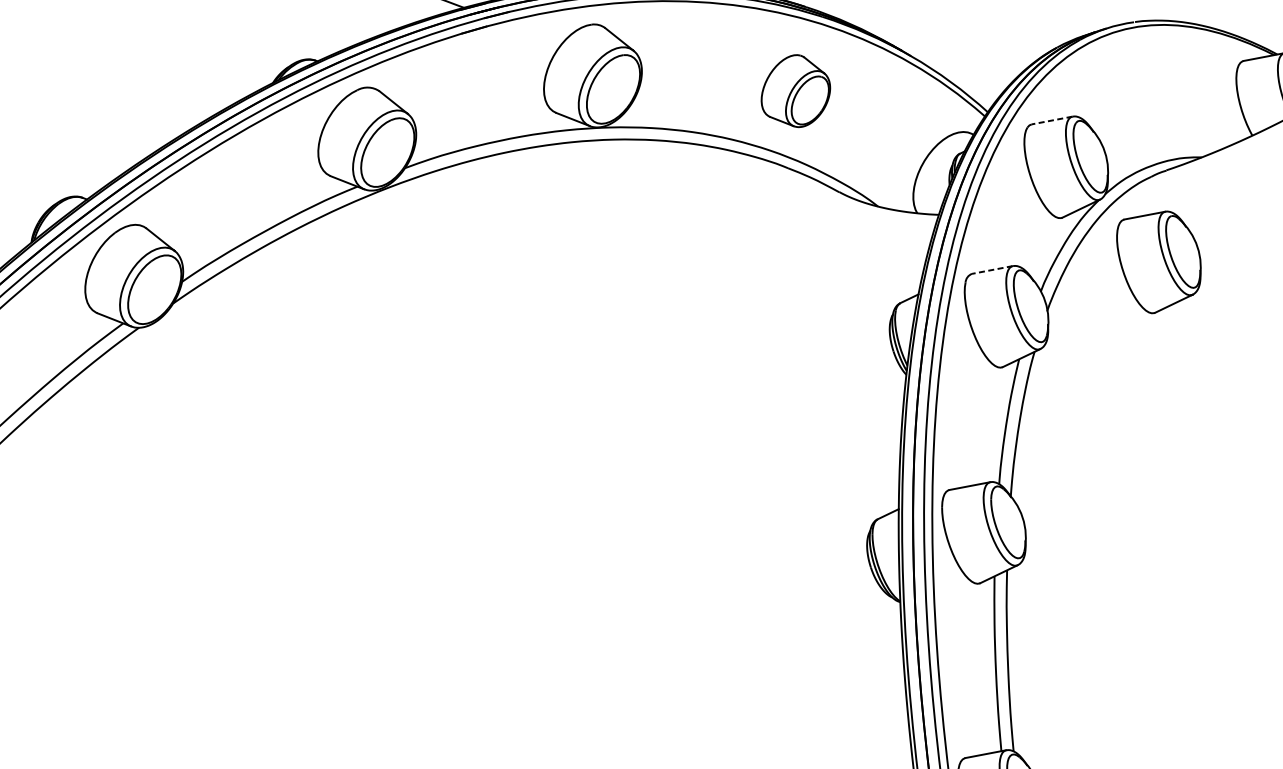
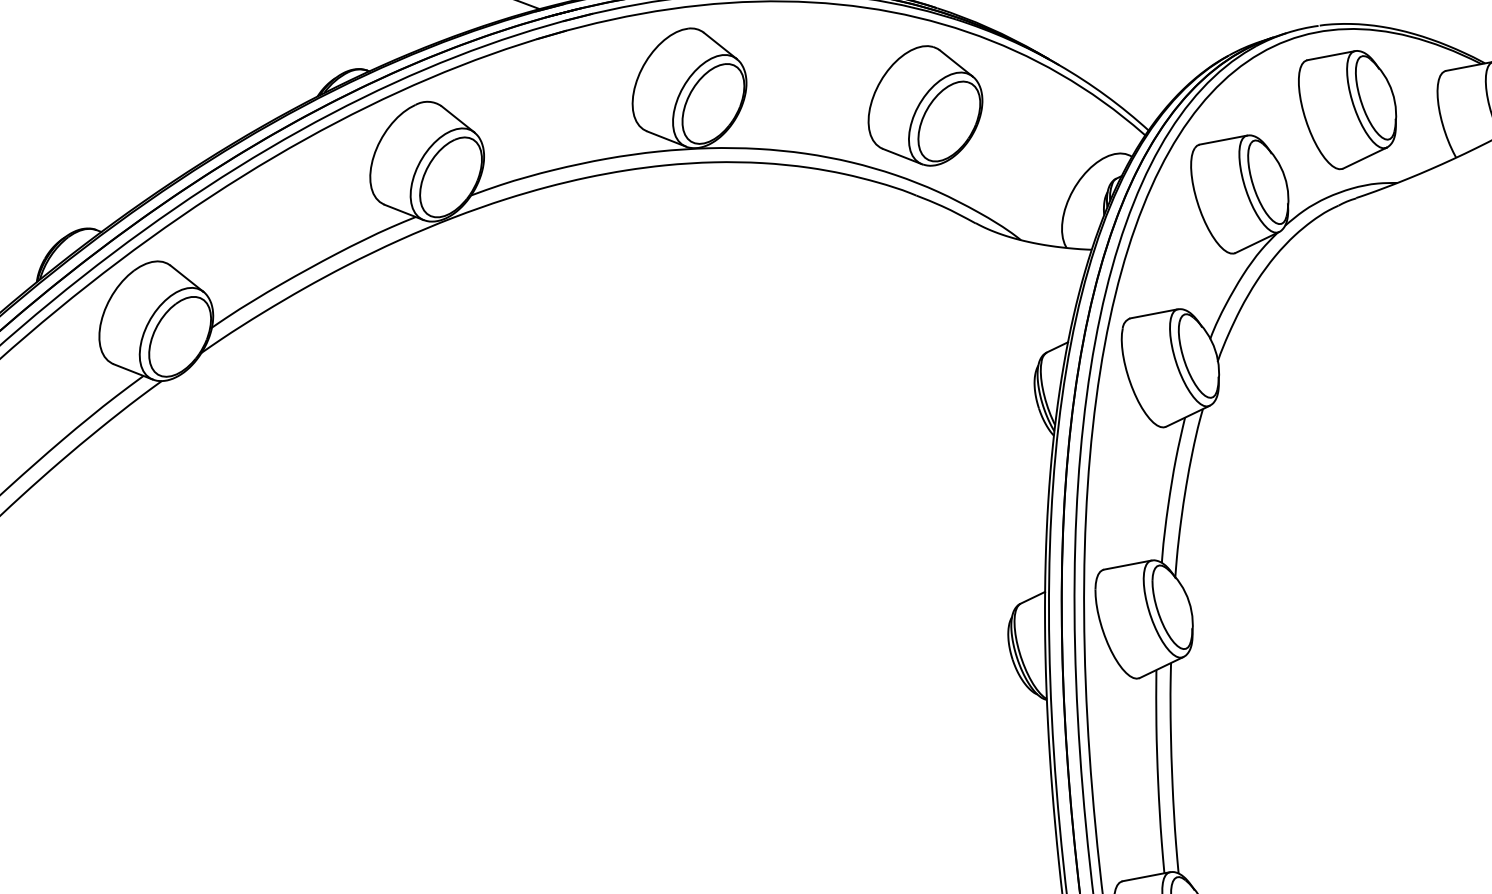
part: (795, 90) -> (925, 105), size x1.43
line: (1051, 120) -> (1222, 140), dashed -> solid
part: (1158, 262) -> (1347, 110), moved
line: (992, 269) -> (1153, 313), dashed -> solid

